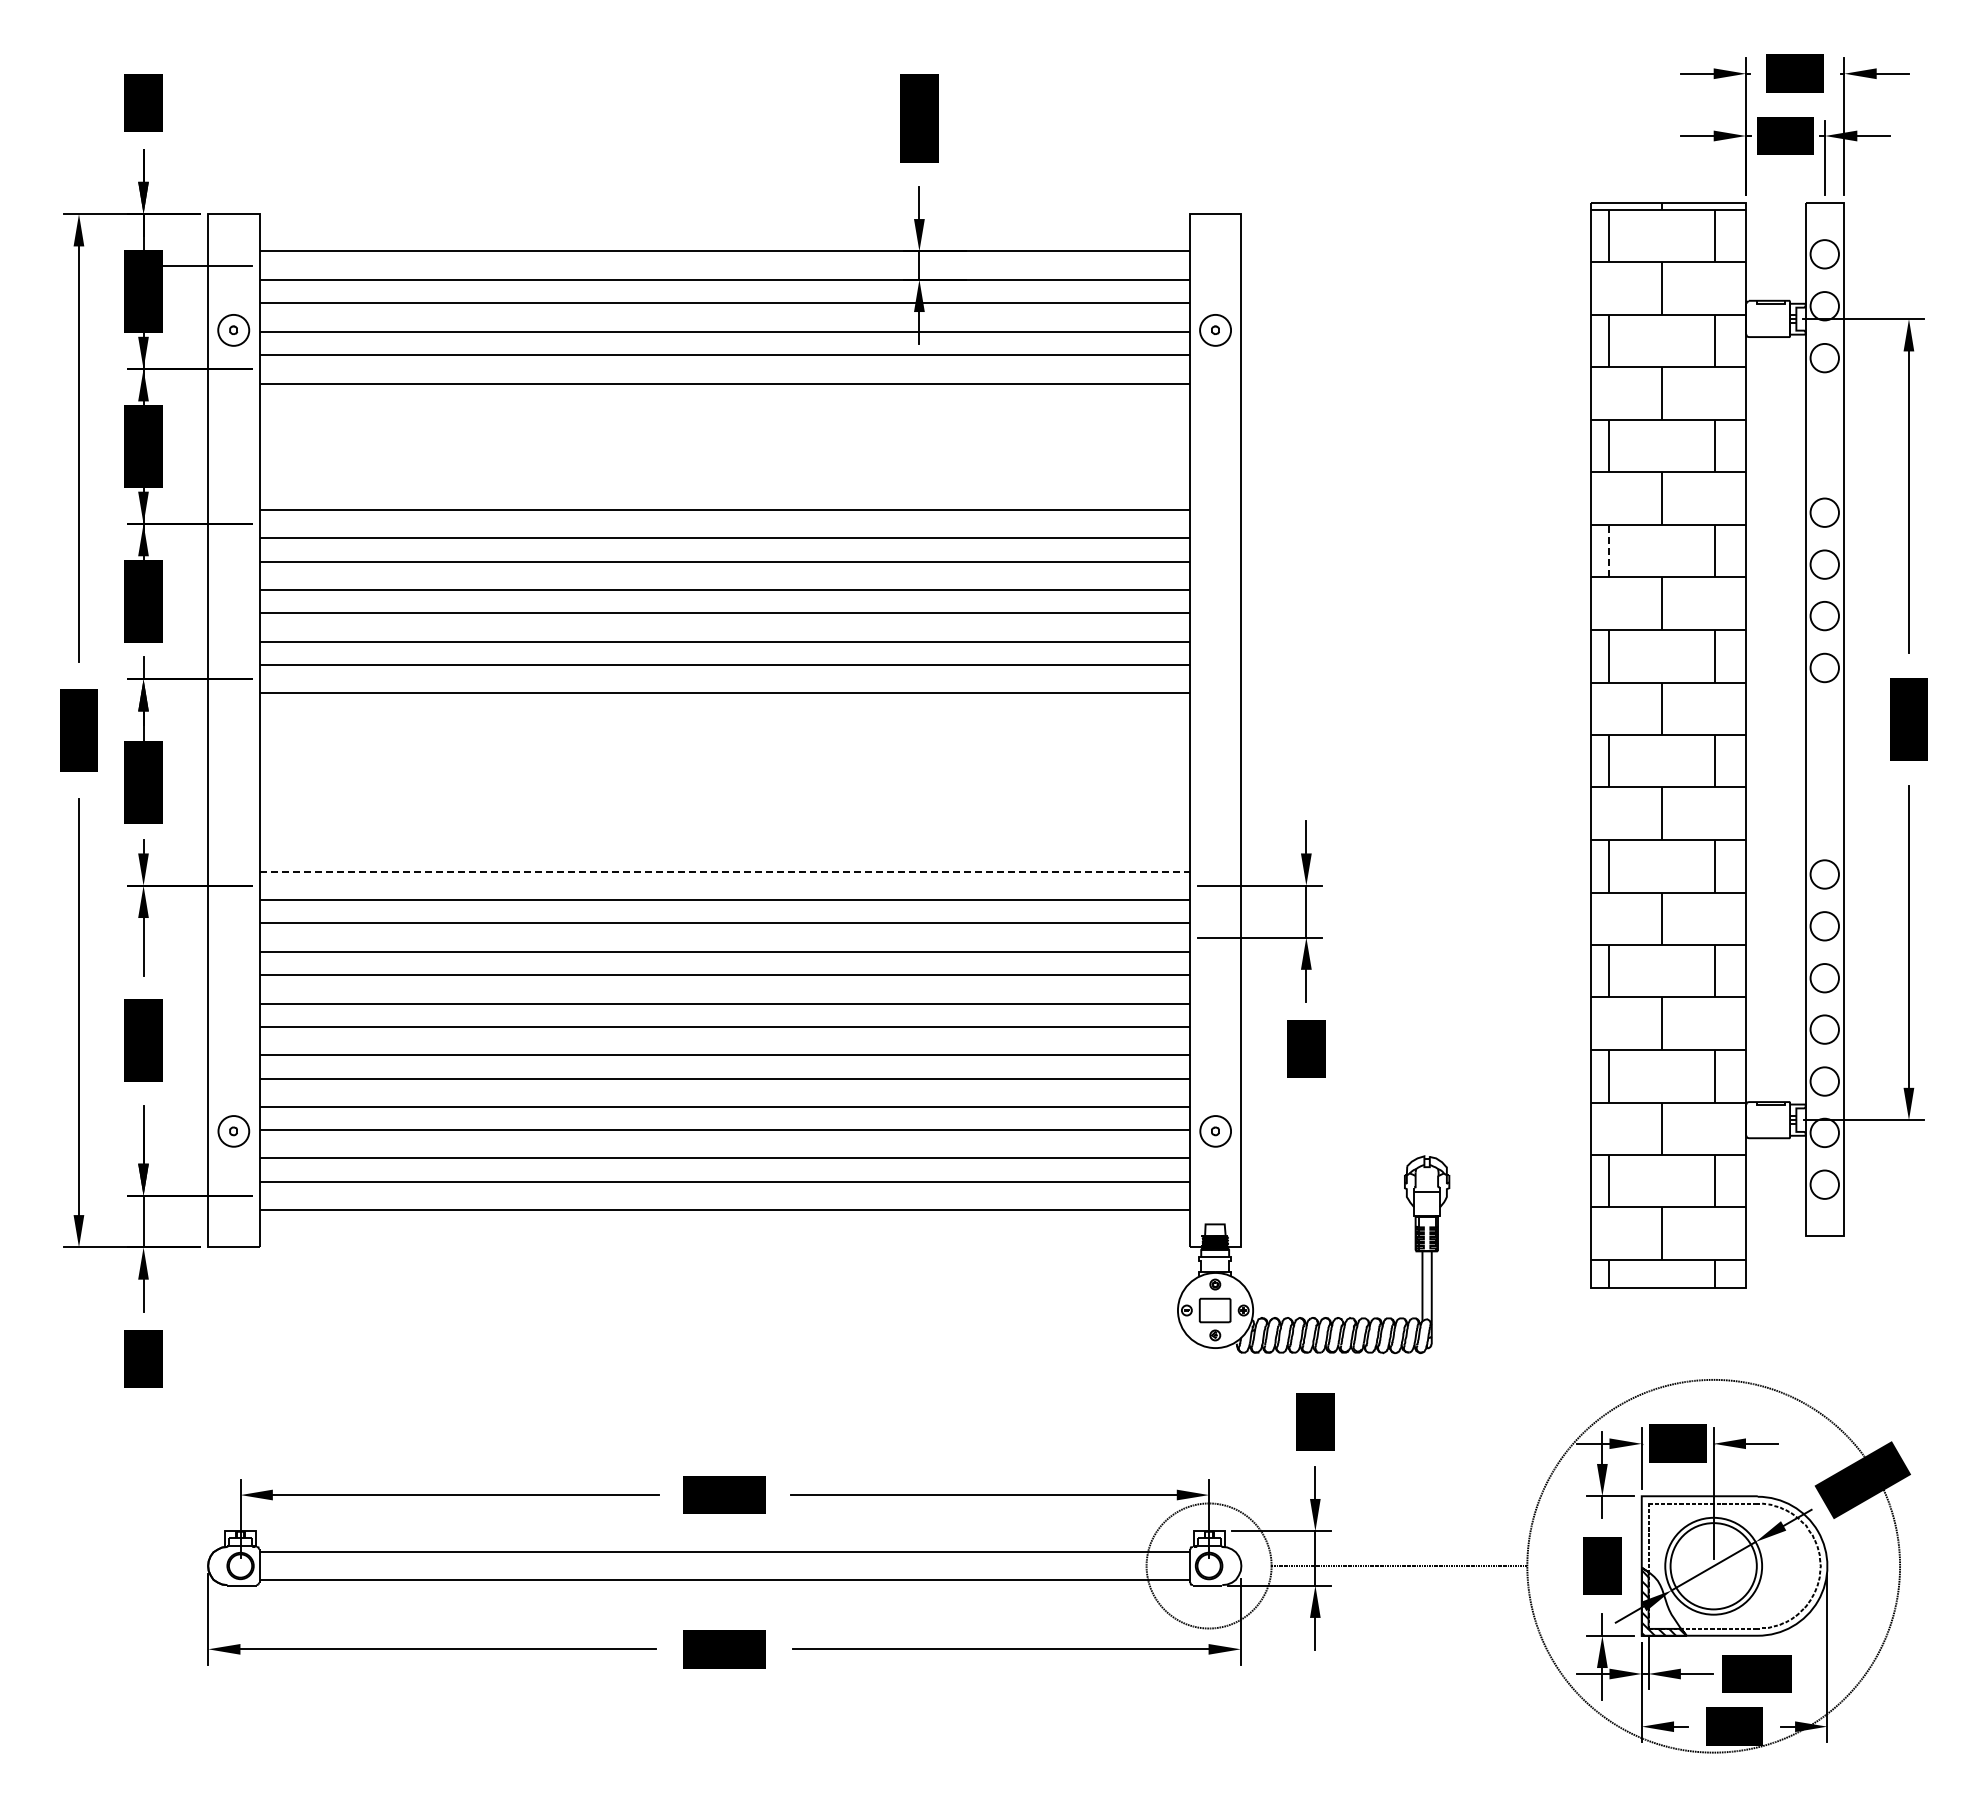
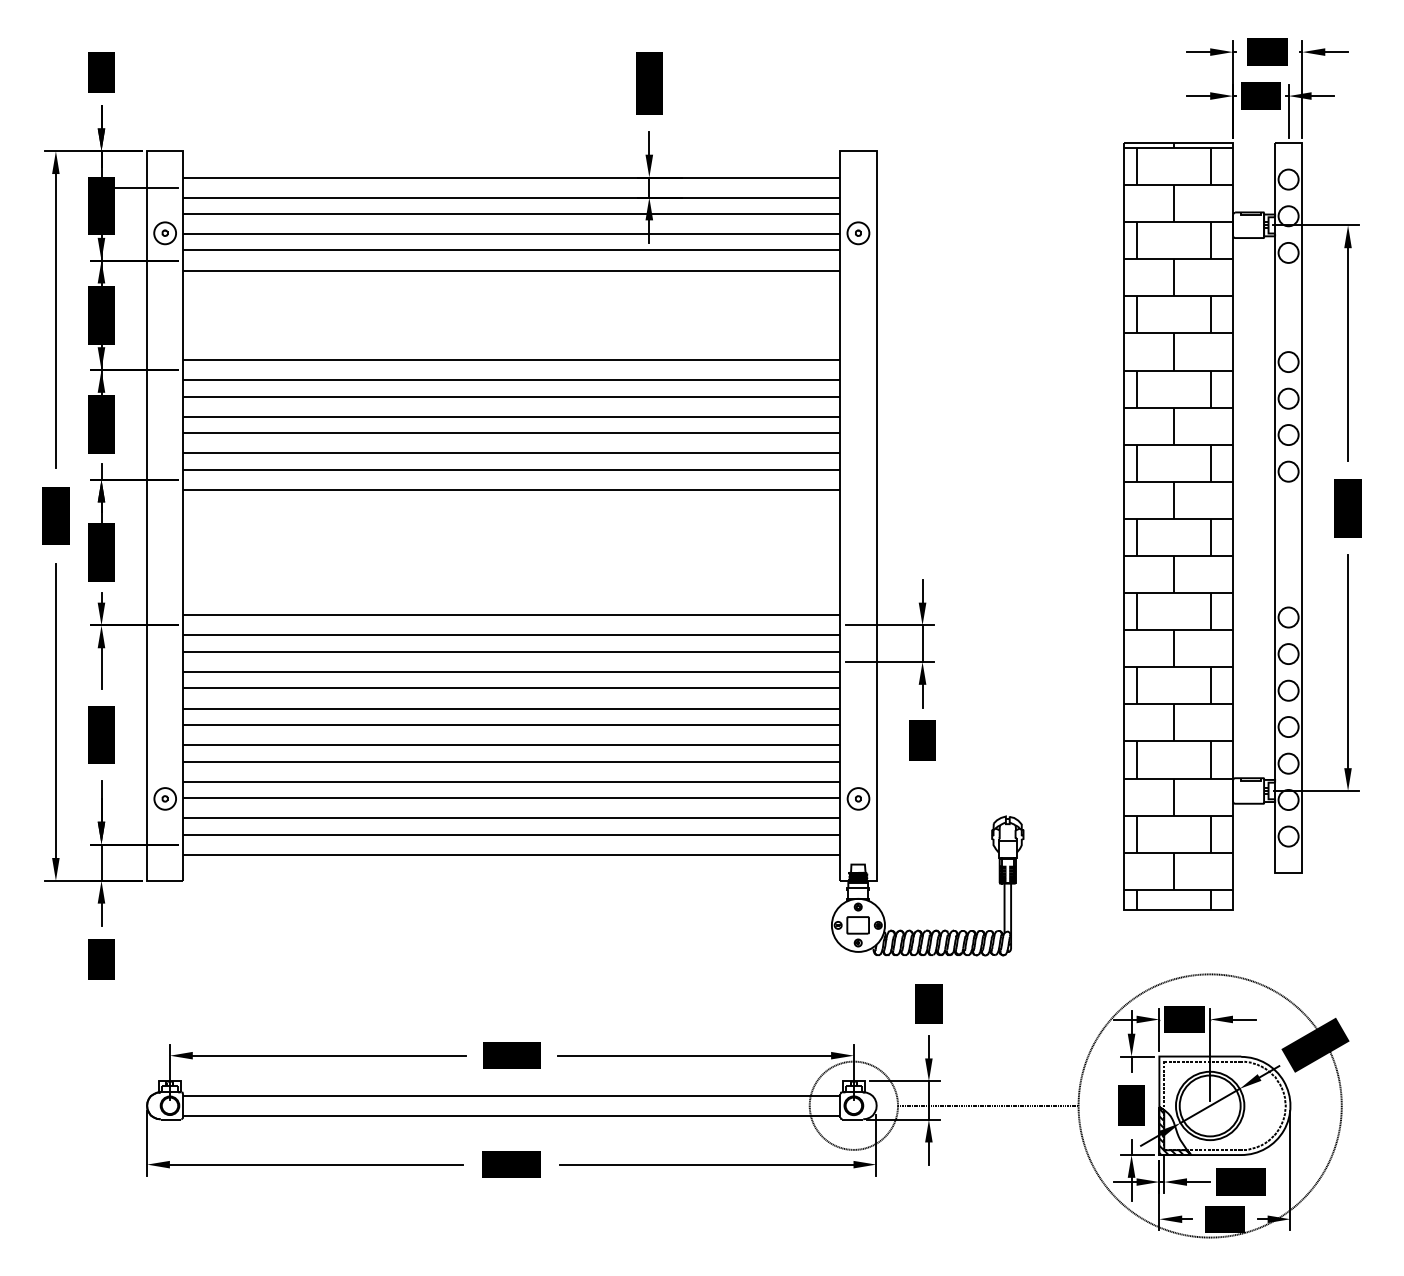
line: (1609, 550) -> (1136, 388), dashed -> solid
line: (725, 871) -> (512, 615), dashed -> solid

